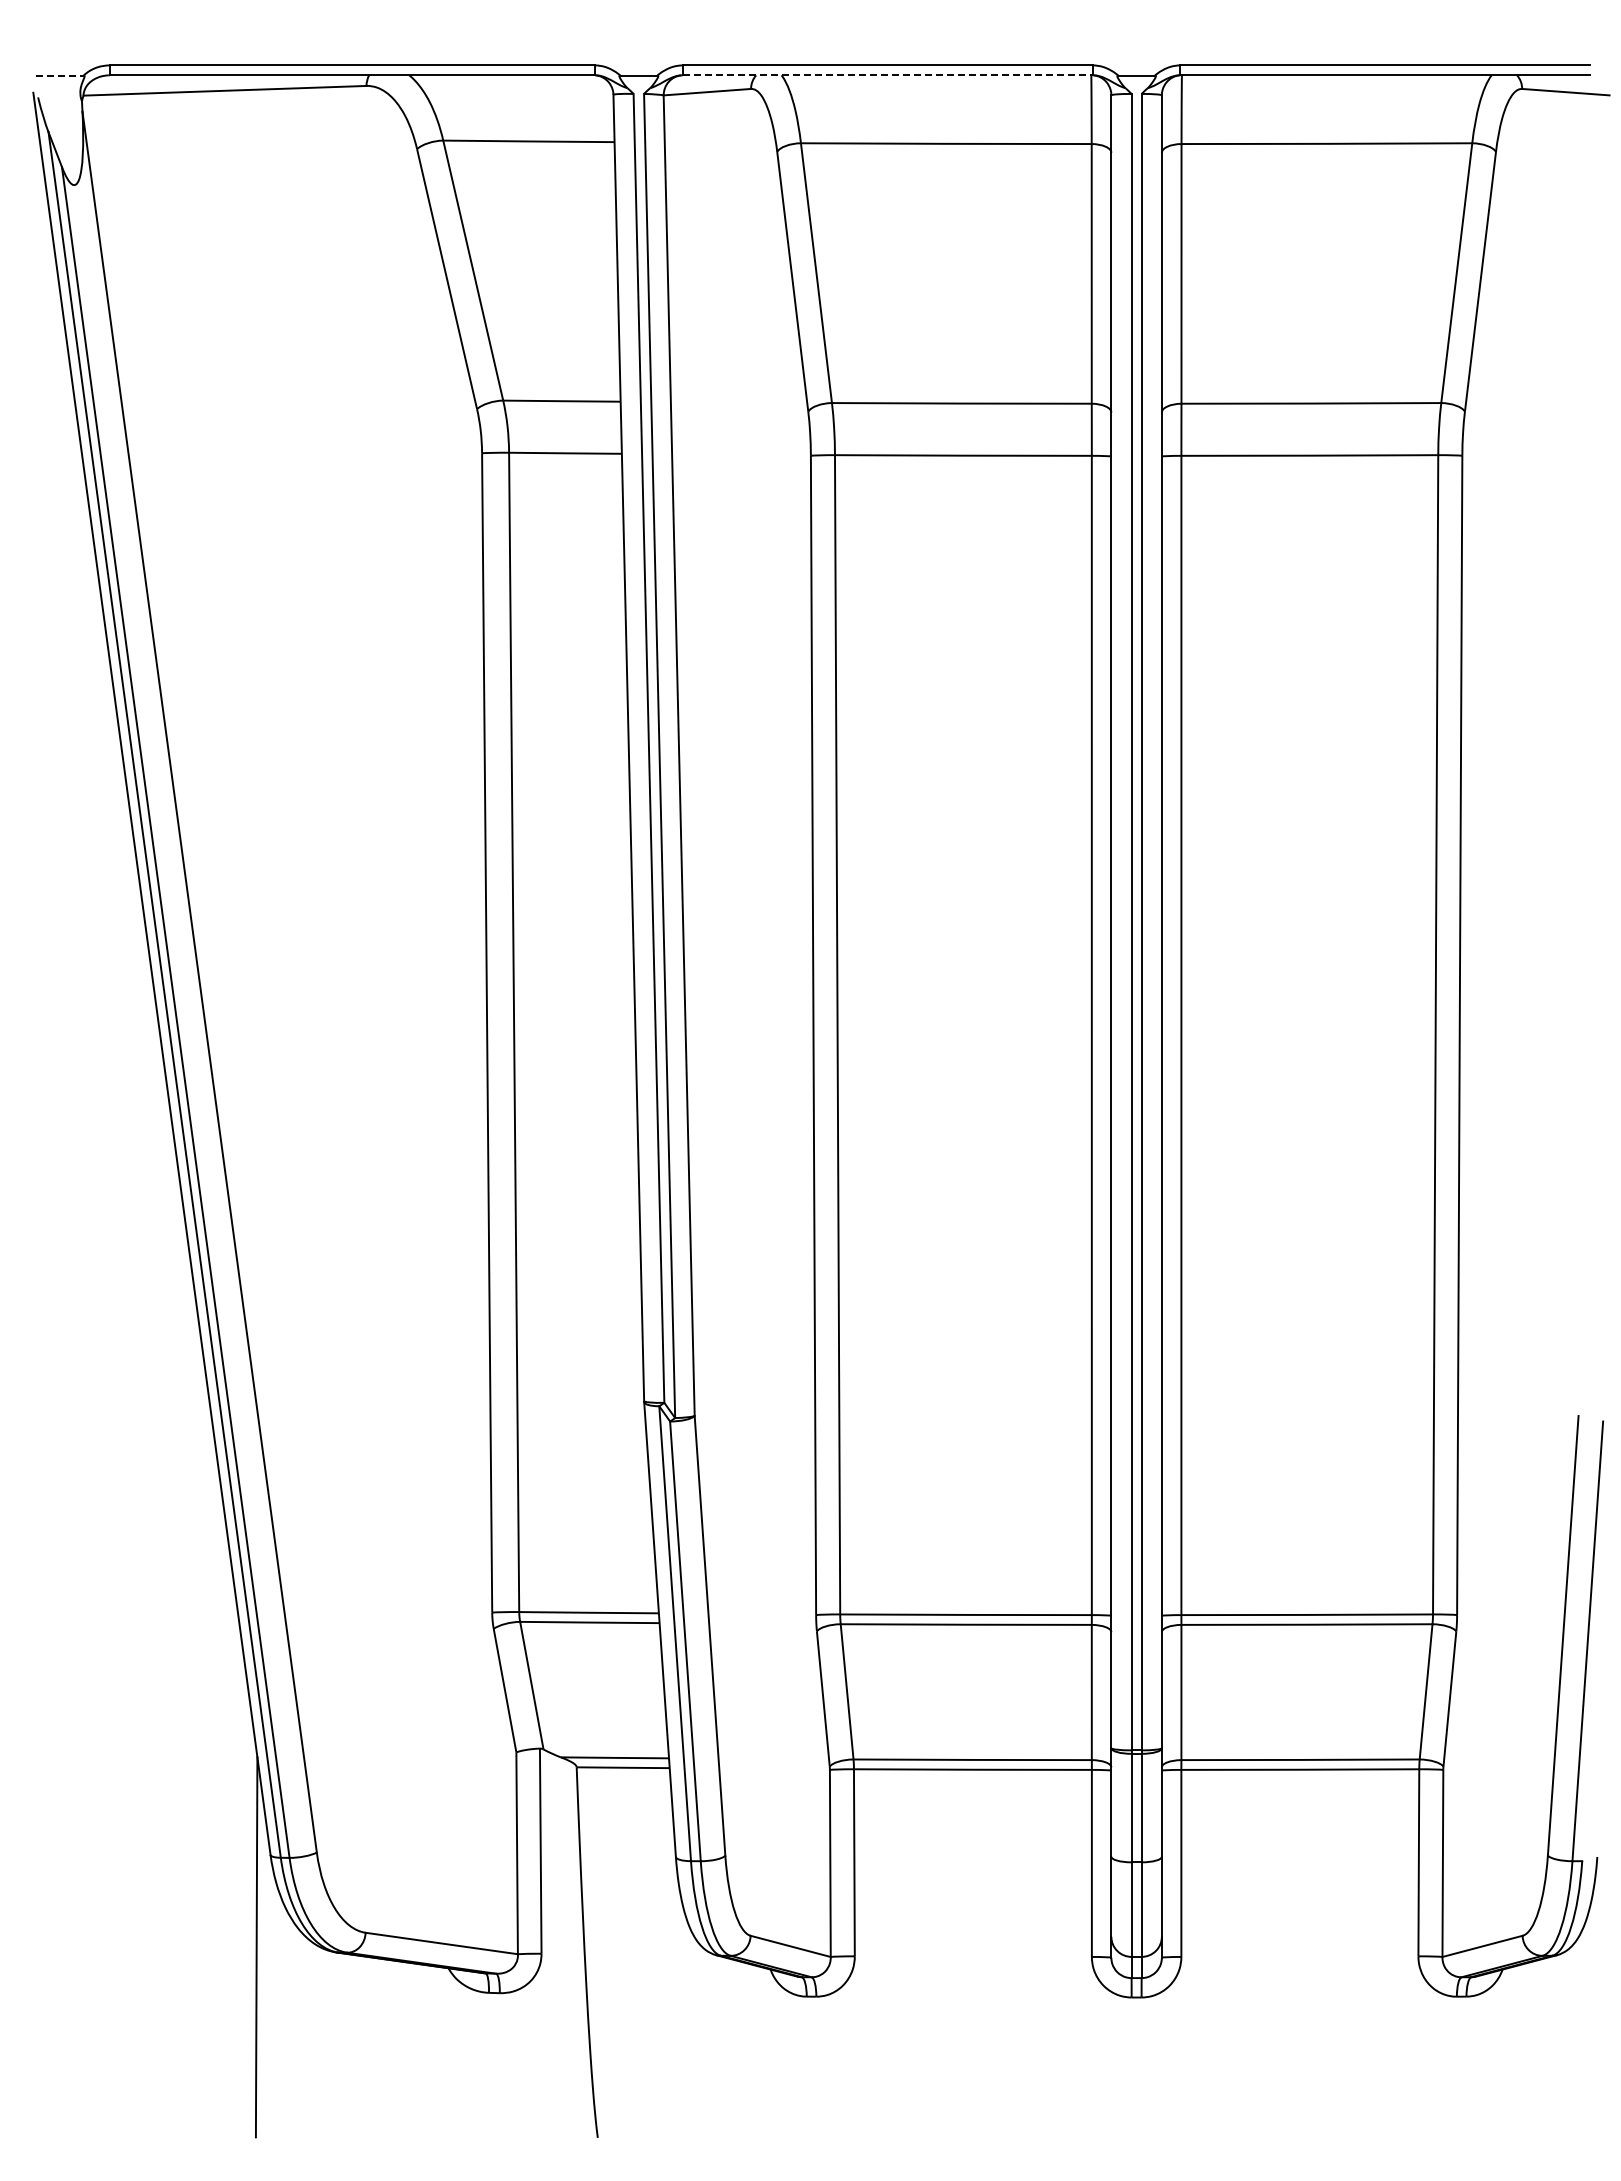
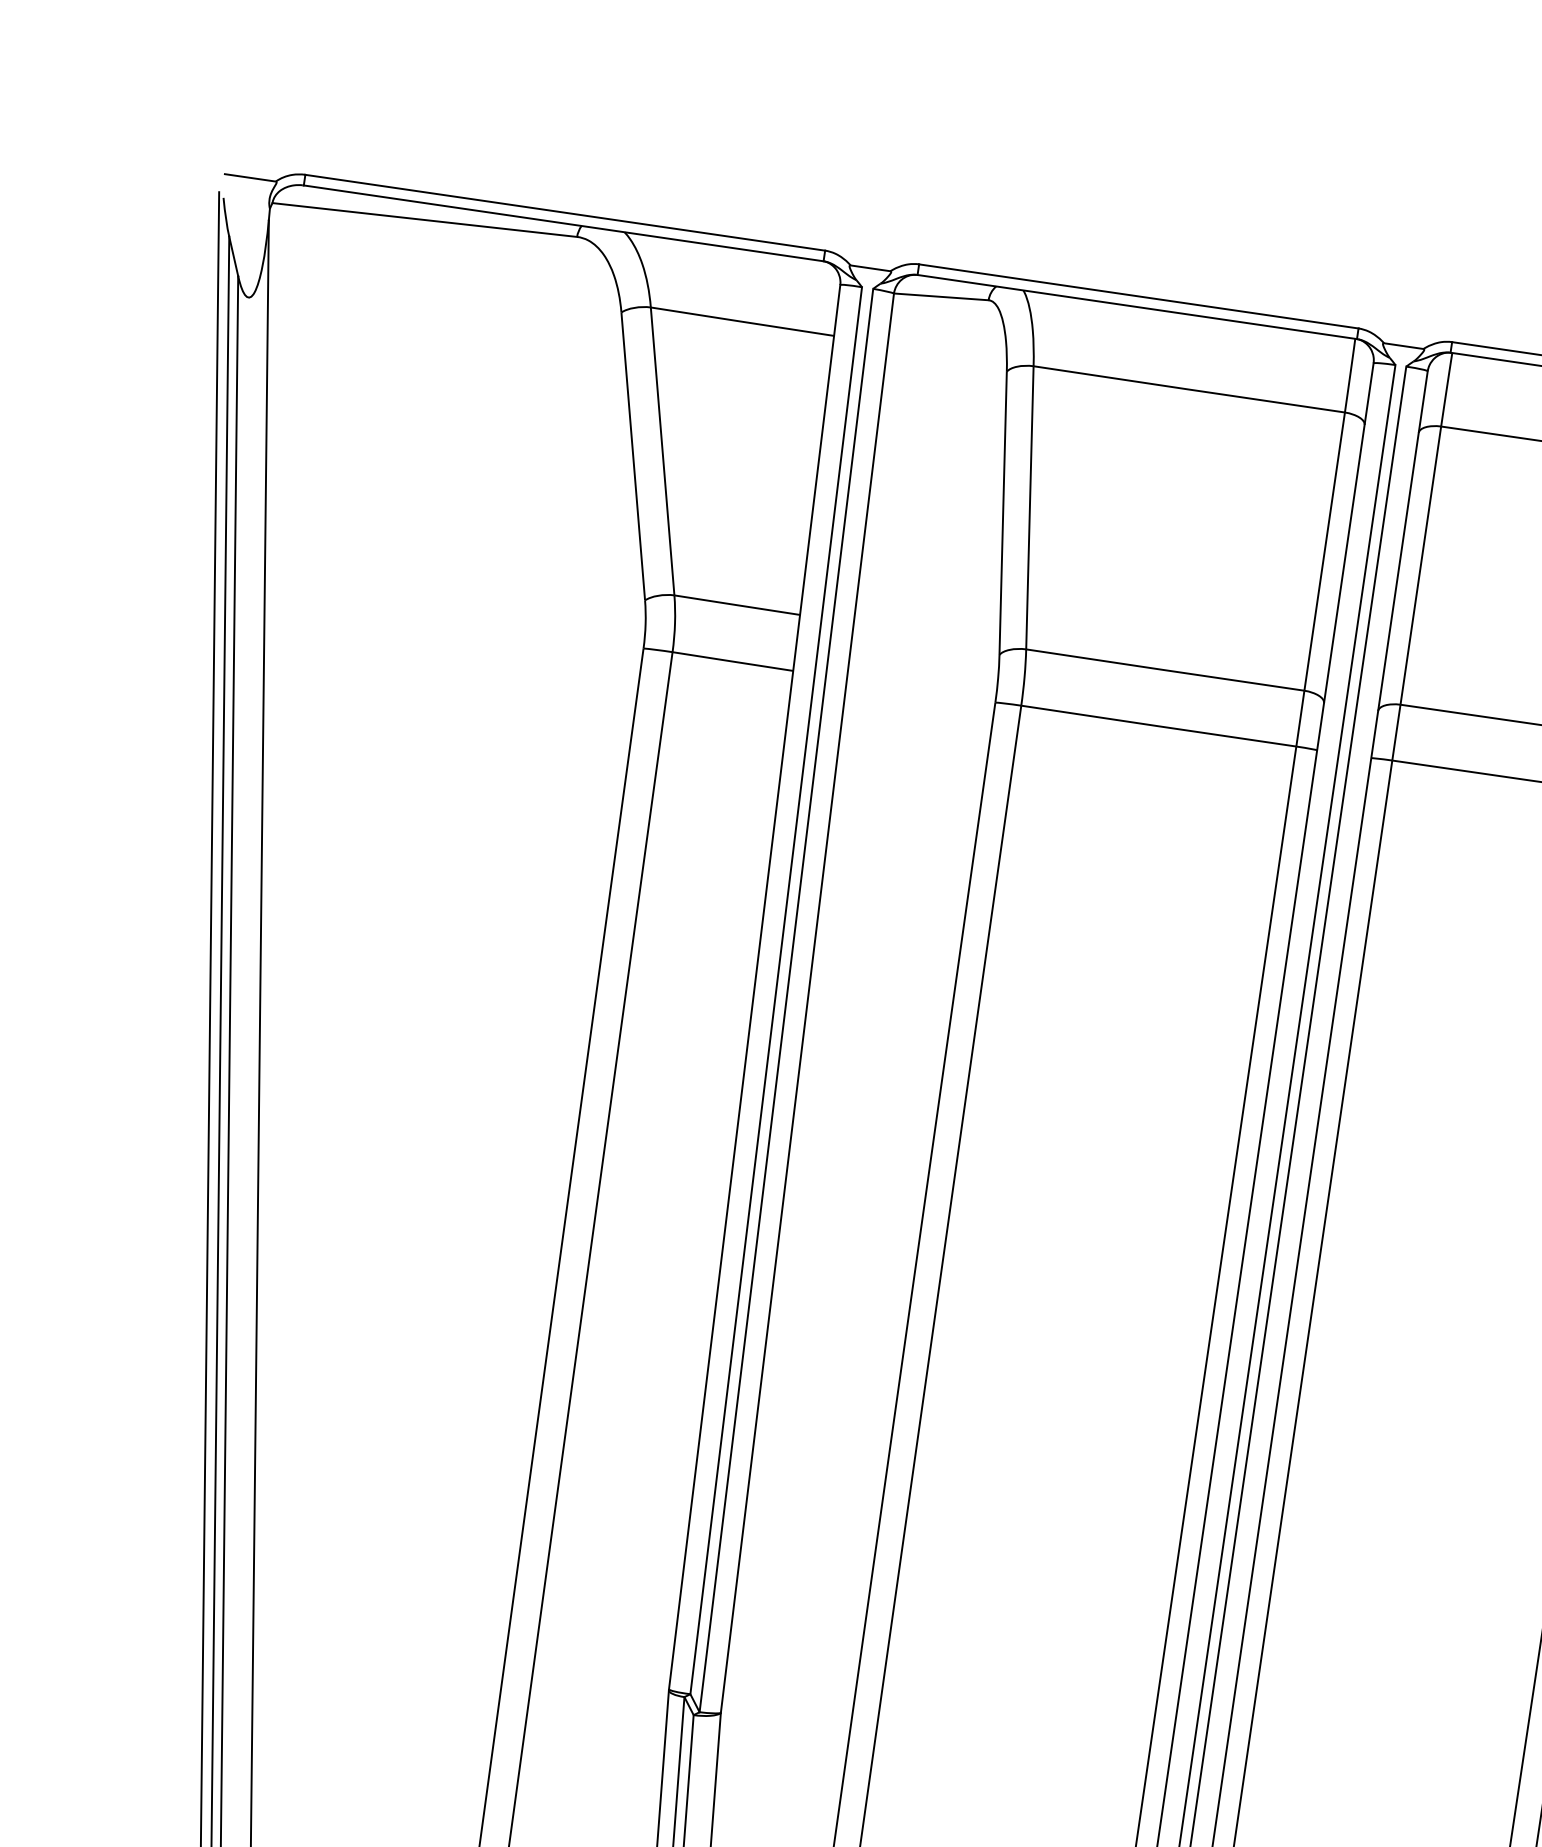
line: (59, 75) -> (249, 177), dashed -> solid
line: (888, 75) -> (1137, 307), dashed -> solid

